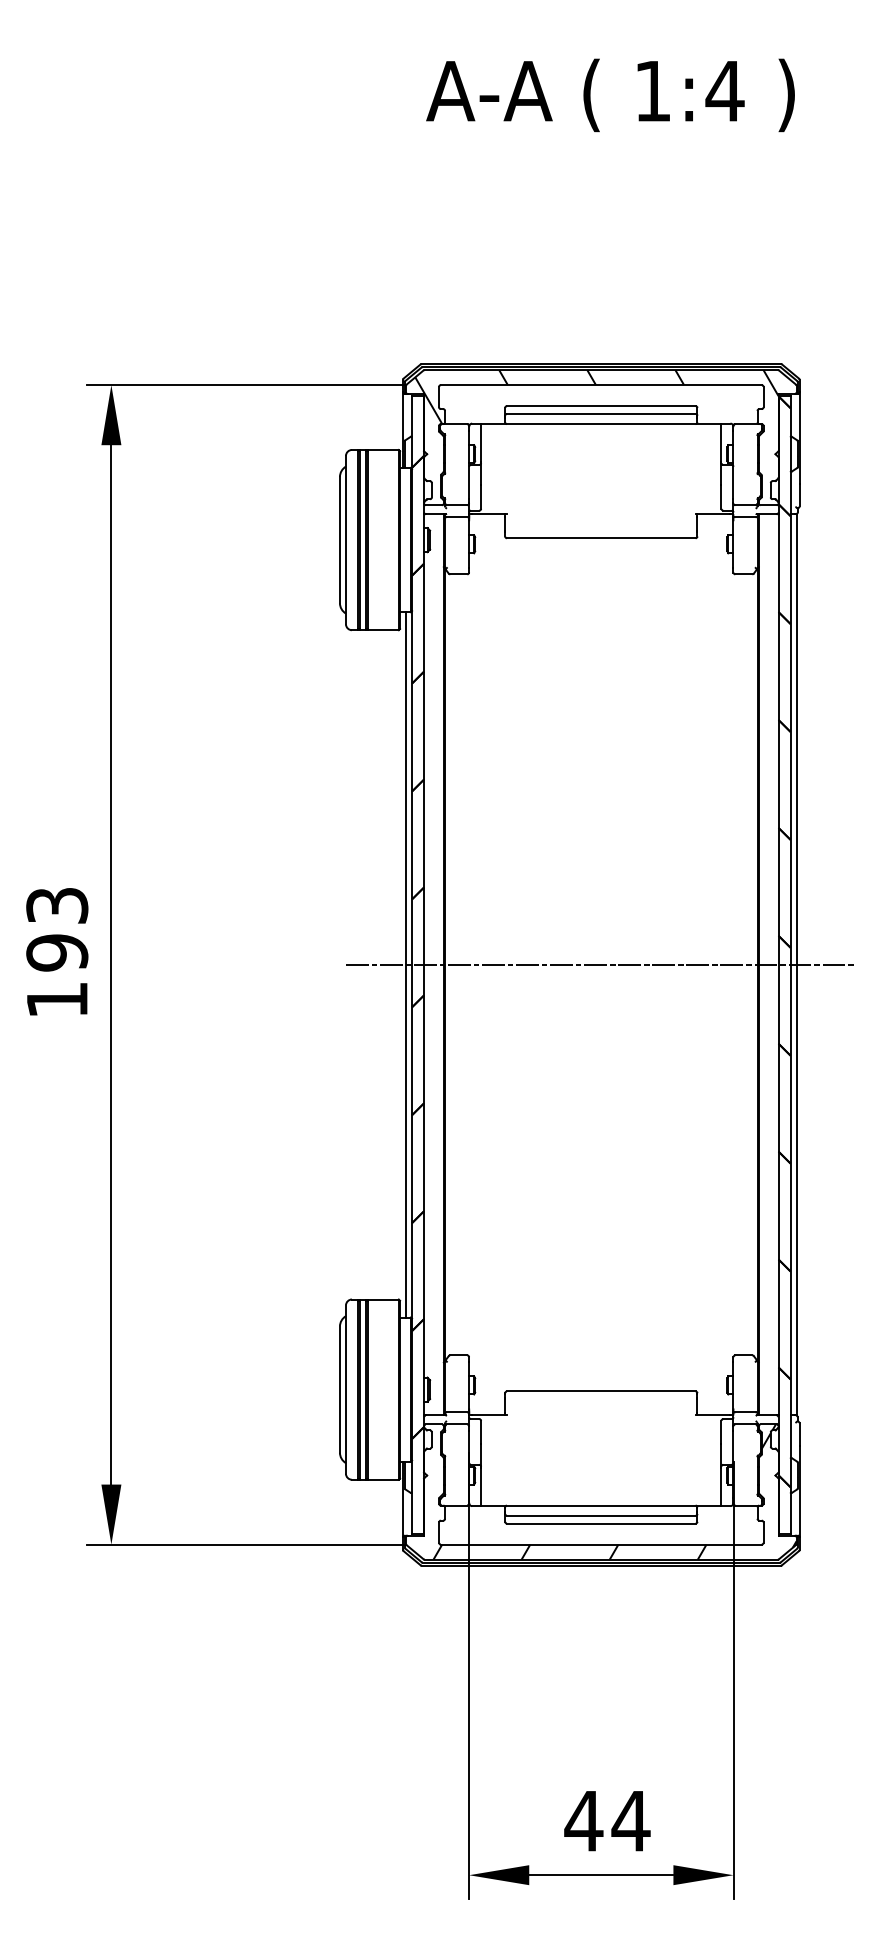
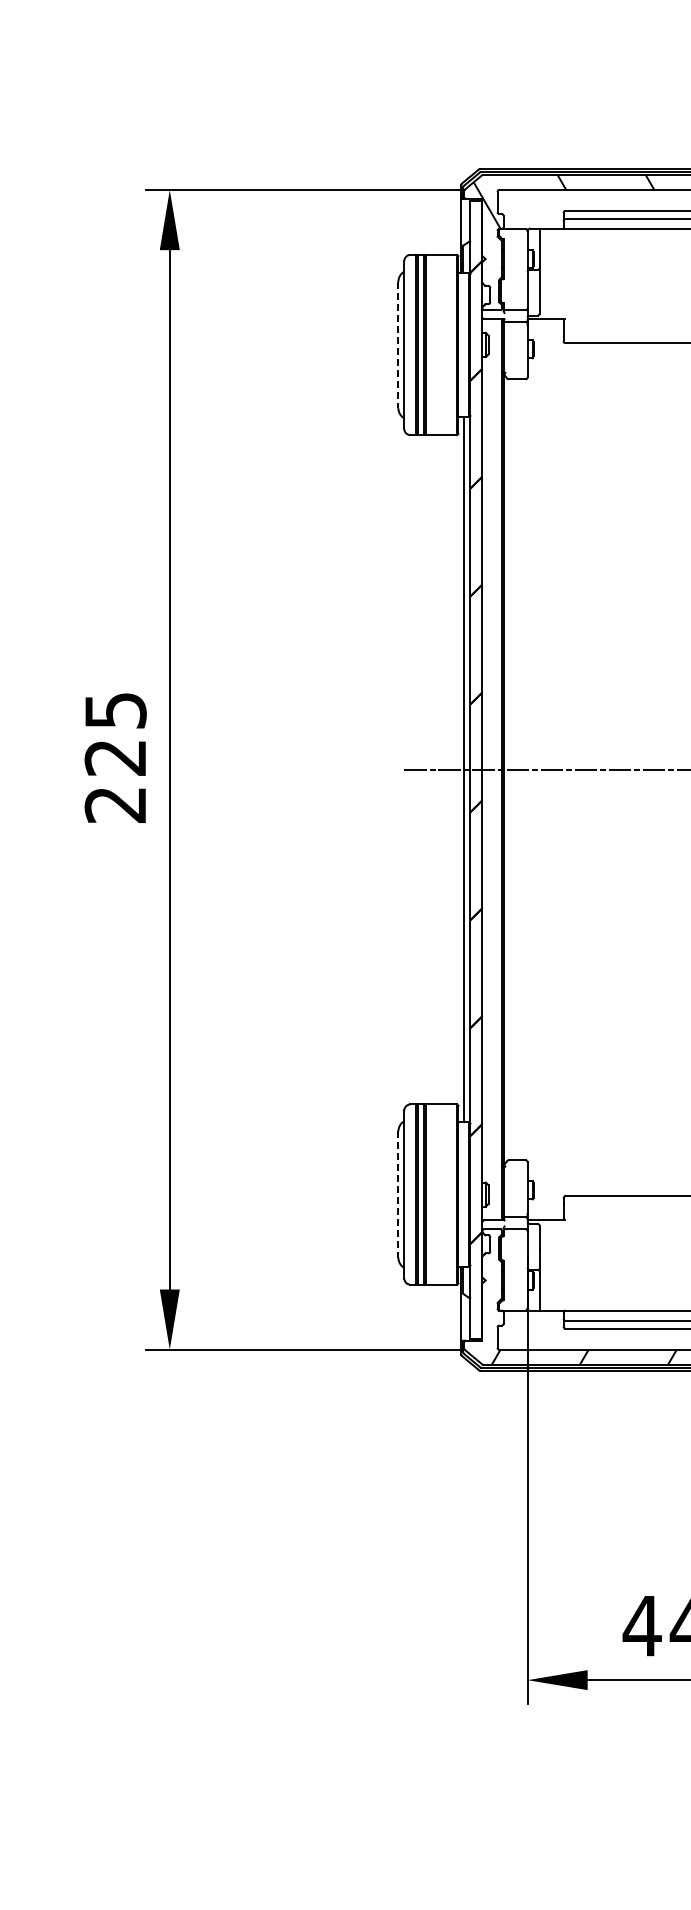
line: (339, 540) -> (397, 345), solid -> dashed
text: (57, 953) -> (115, 758), 193 -> 225
line: (339, 1390) -> (397, 1195), solid -> dashed

